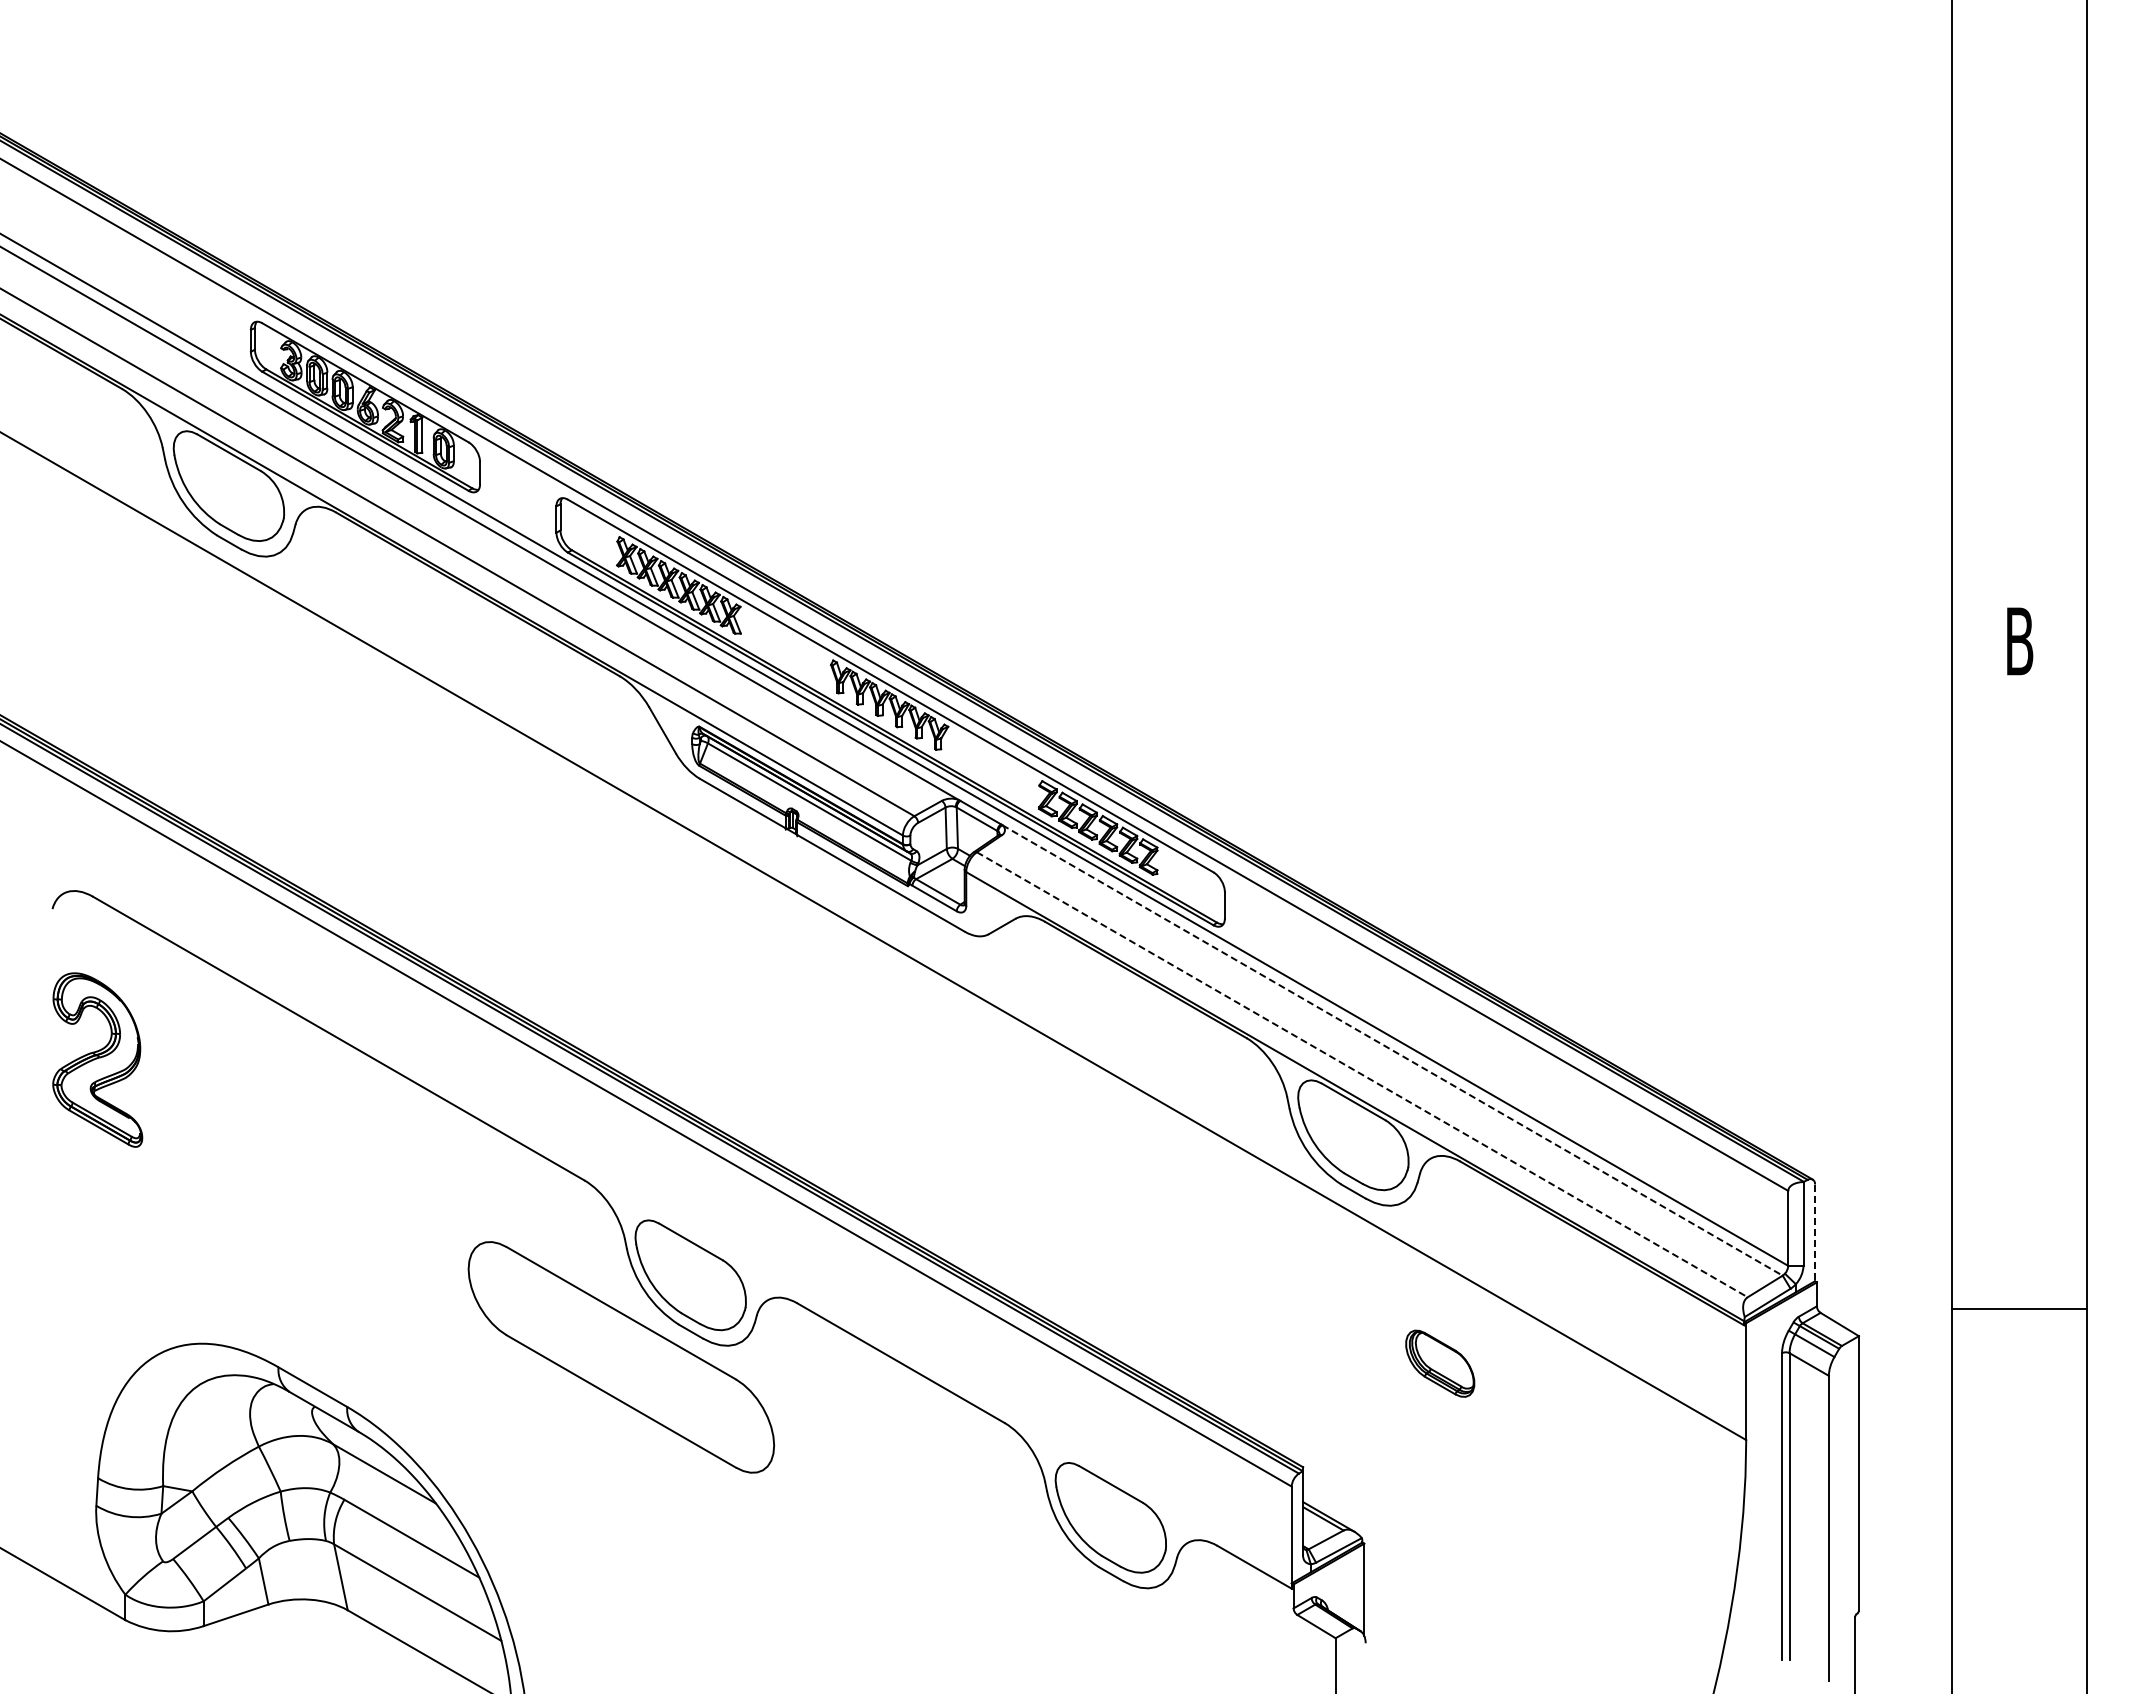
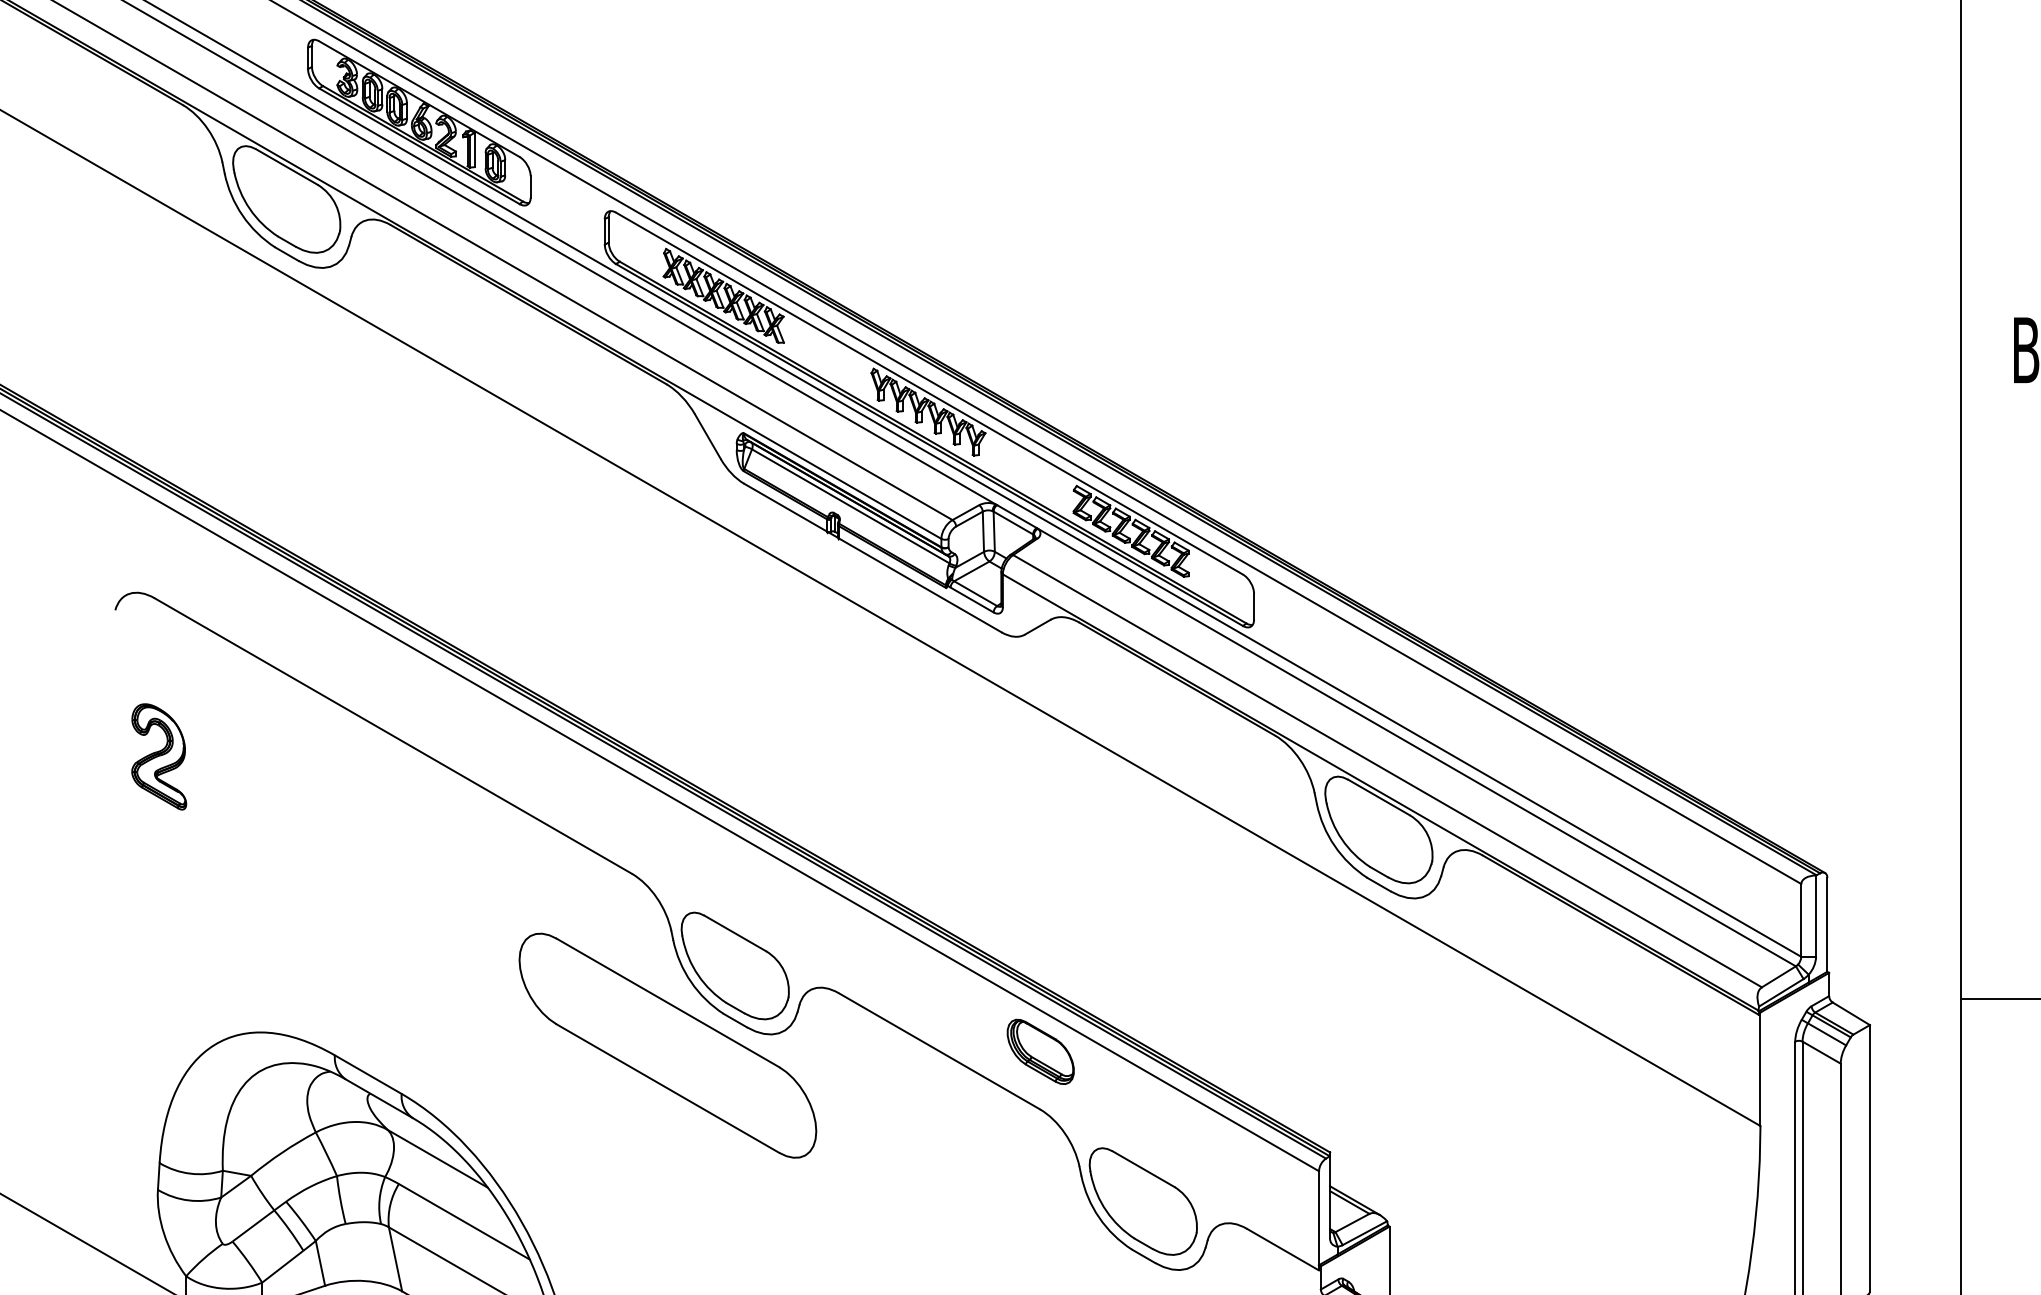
line: (1393, 1050) -> (1417, 747), dashed -> solid
part: (97, 1059) -> (159, 756), size x0.62
line: (1362, 1075) -> (1387, 771), dashed -> solid
line: (1814, 1233) -> (1826, 925), dashed -> solid
part: (1440, 1363) -> (1041, 1051), moved

